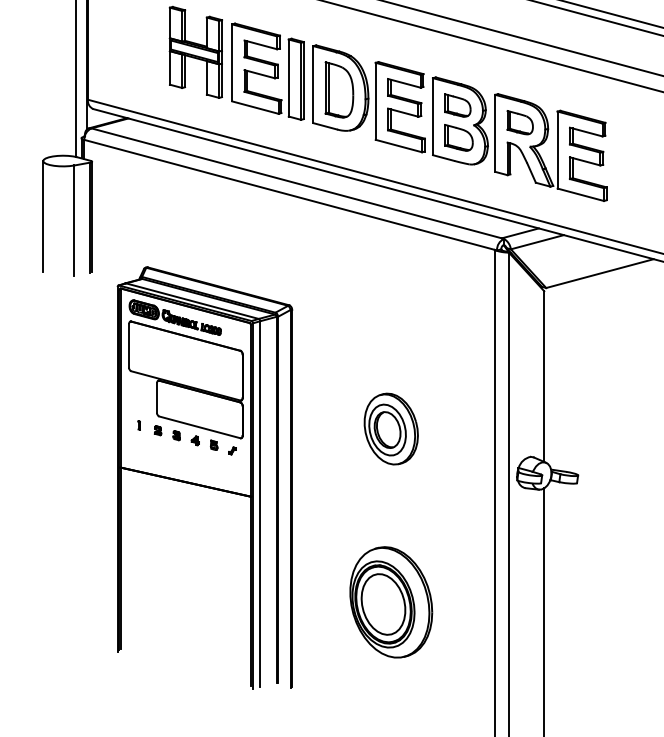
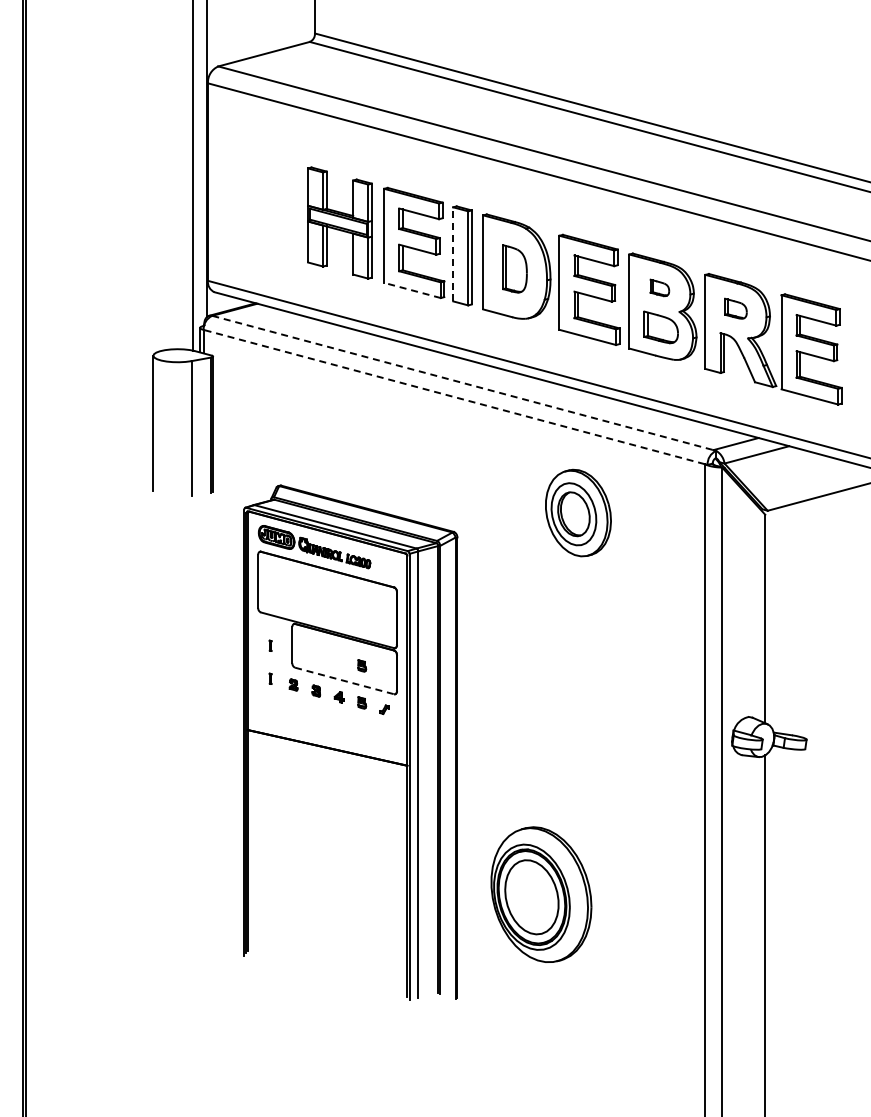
line: (288, 77) -> (453, 253), solid -> dashed
part: (338, 89) -> (514, 268), size x0.7
part: (457, 105) -> (659, 287), size x0.6
line: (255, 107) -> (412, 290), solid -> dashed
part: (519, 122) -> (735, 308), size x0.7
line: (297, 183) -> (463, 383), solid -> dashed
line: (288, 194) -> (453, 396), solid -> dashed
part: (139, 398) -> (270, 645), added
part: (214, 414) -> (362, 665), added
line: (200, 427) -> (345, 681), solid -> dashed
part: (391, 428) -> (578, 512), moved
part: (391, 602) -> (541, 894), moved

